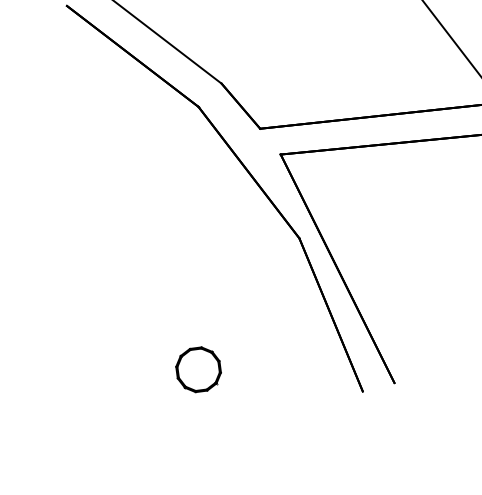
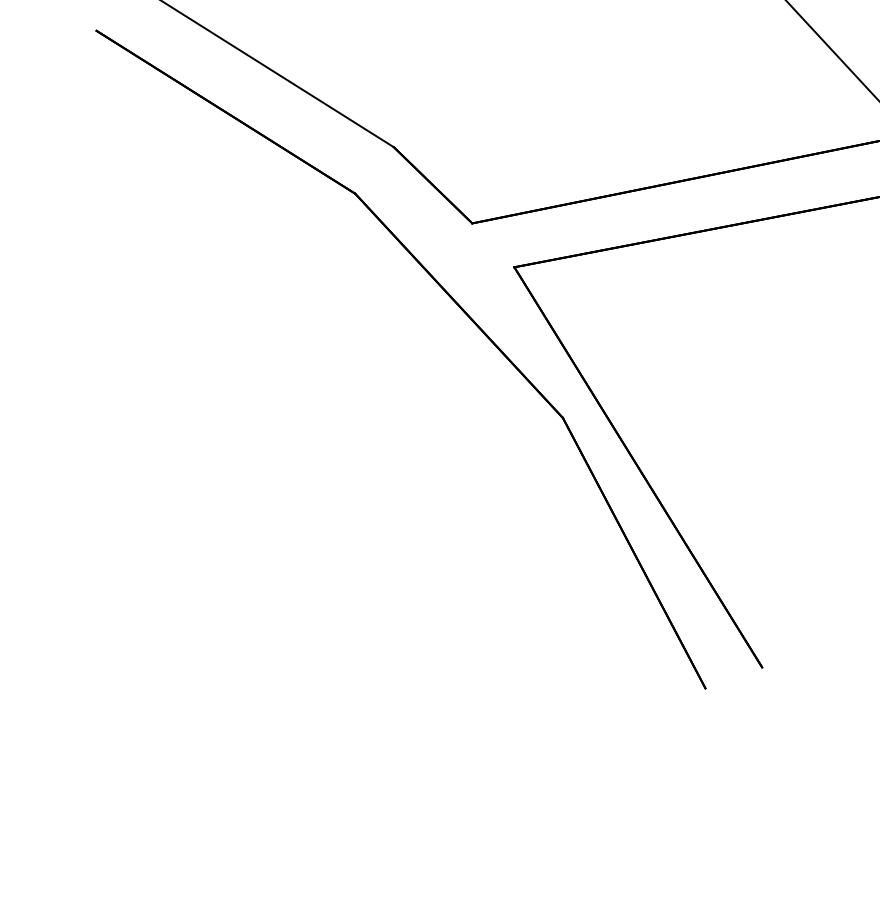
part: (198, 369) -> (399, 676), removed

